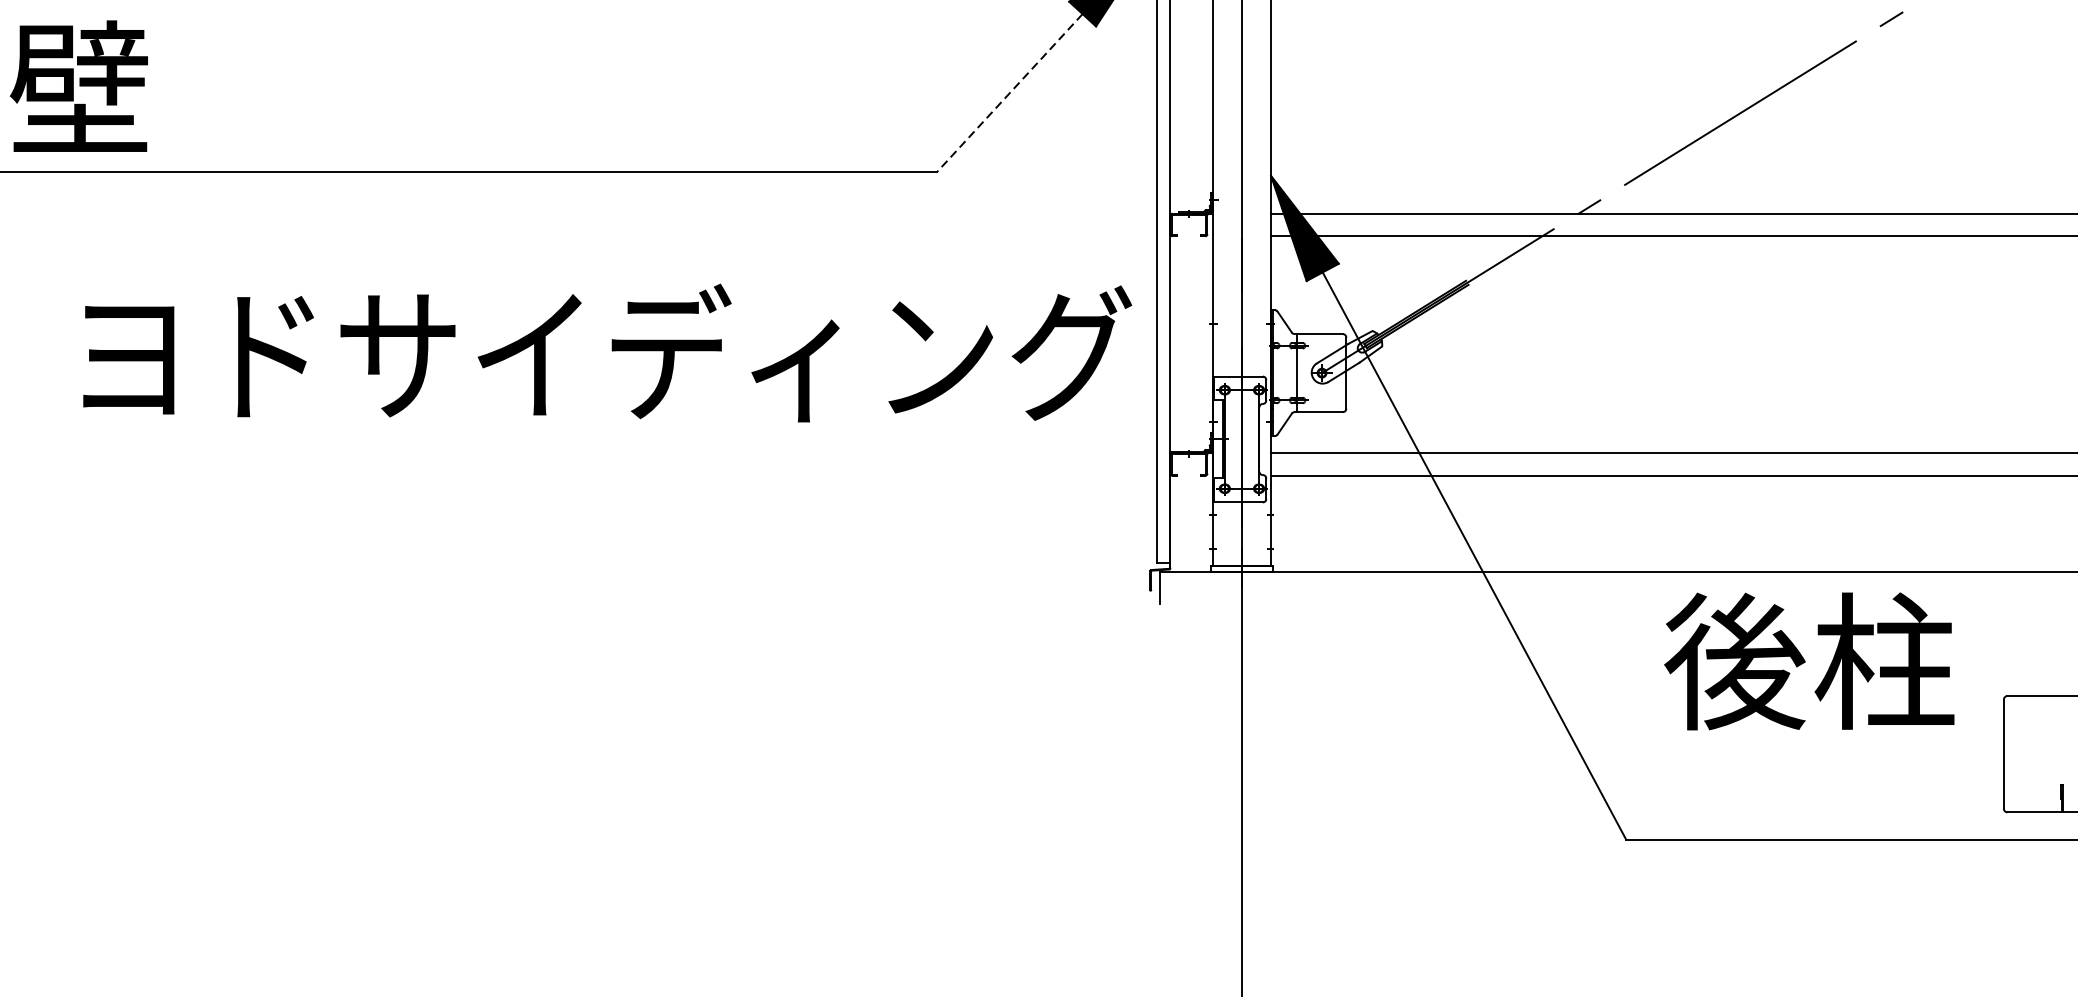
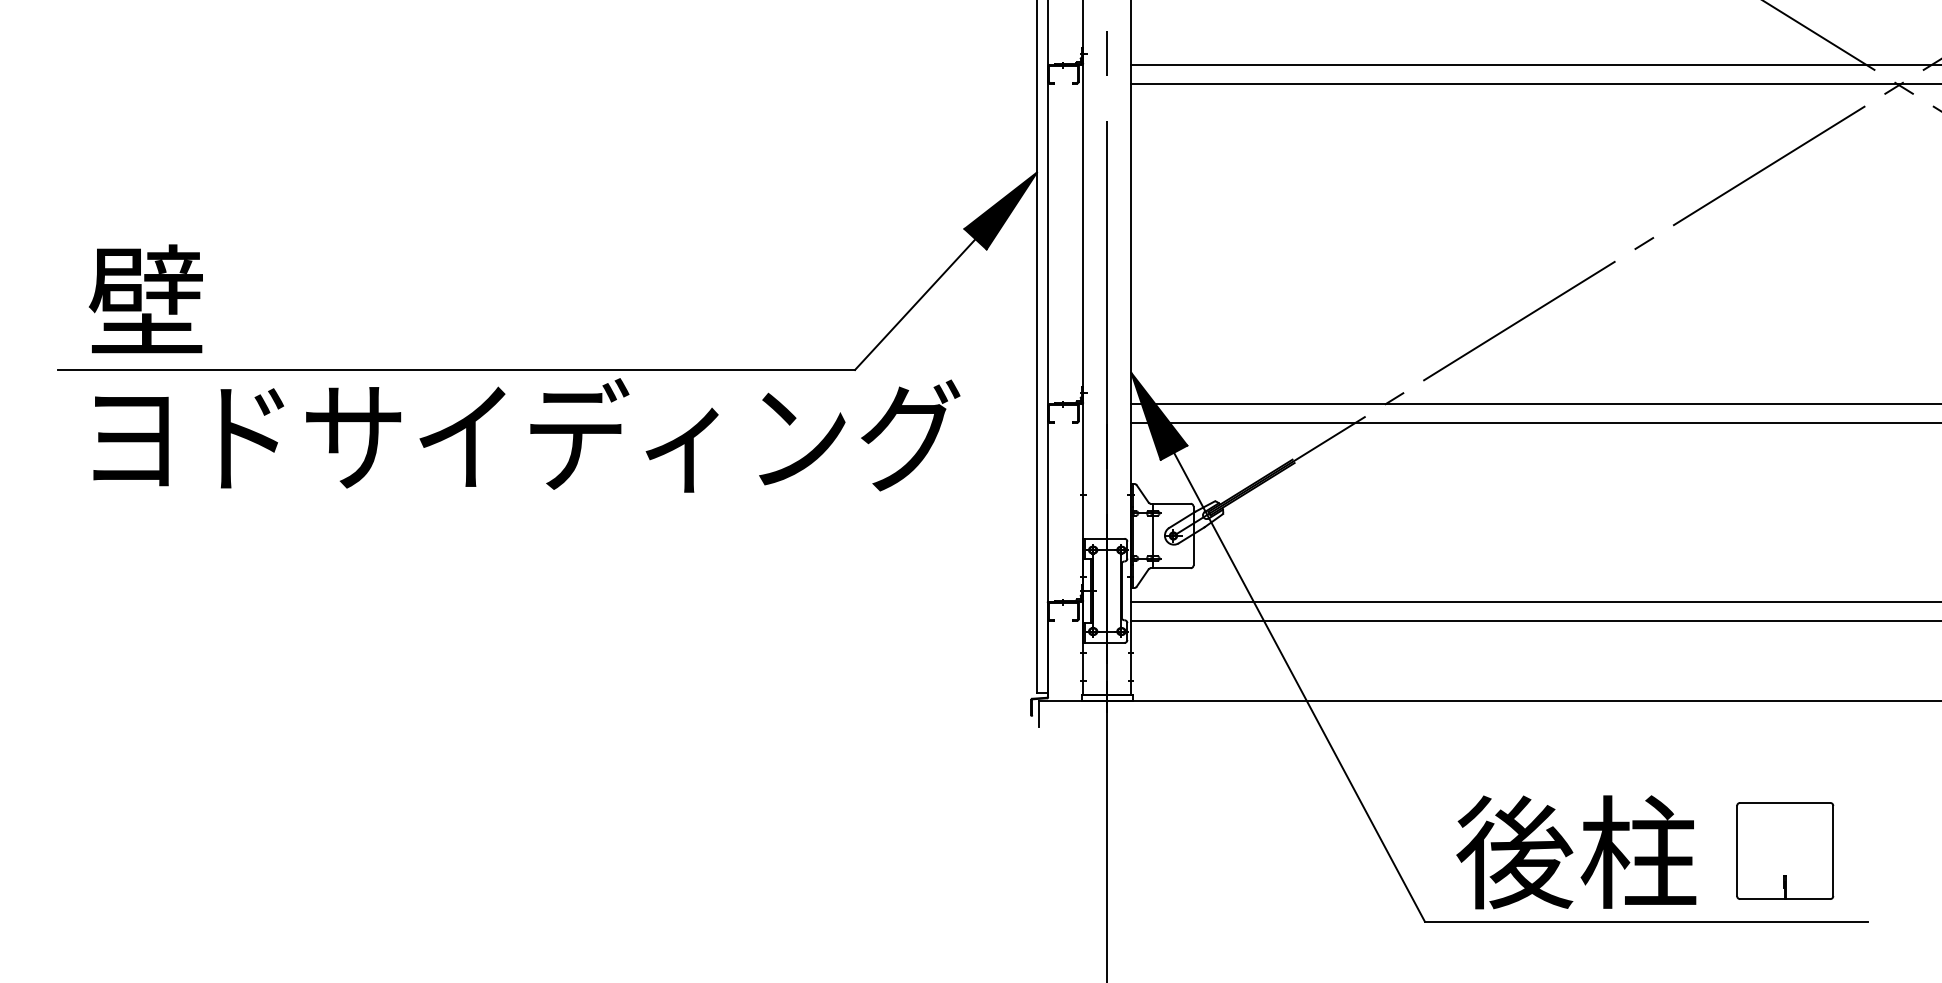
line: (1009, 93) -> (915, 304), dashed -> solid
text: (607, 353) -> (526, 435), moved
text: (1809, 661) -> (1576, 852), moved

